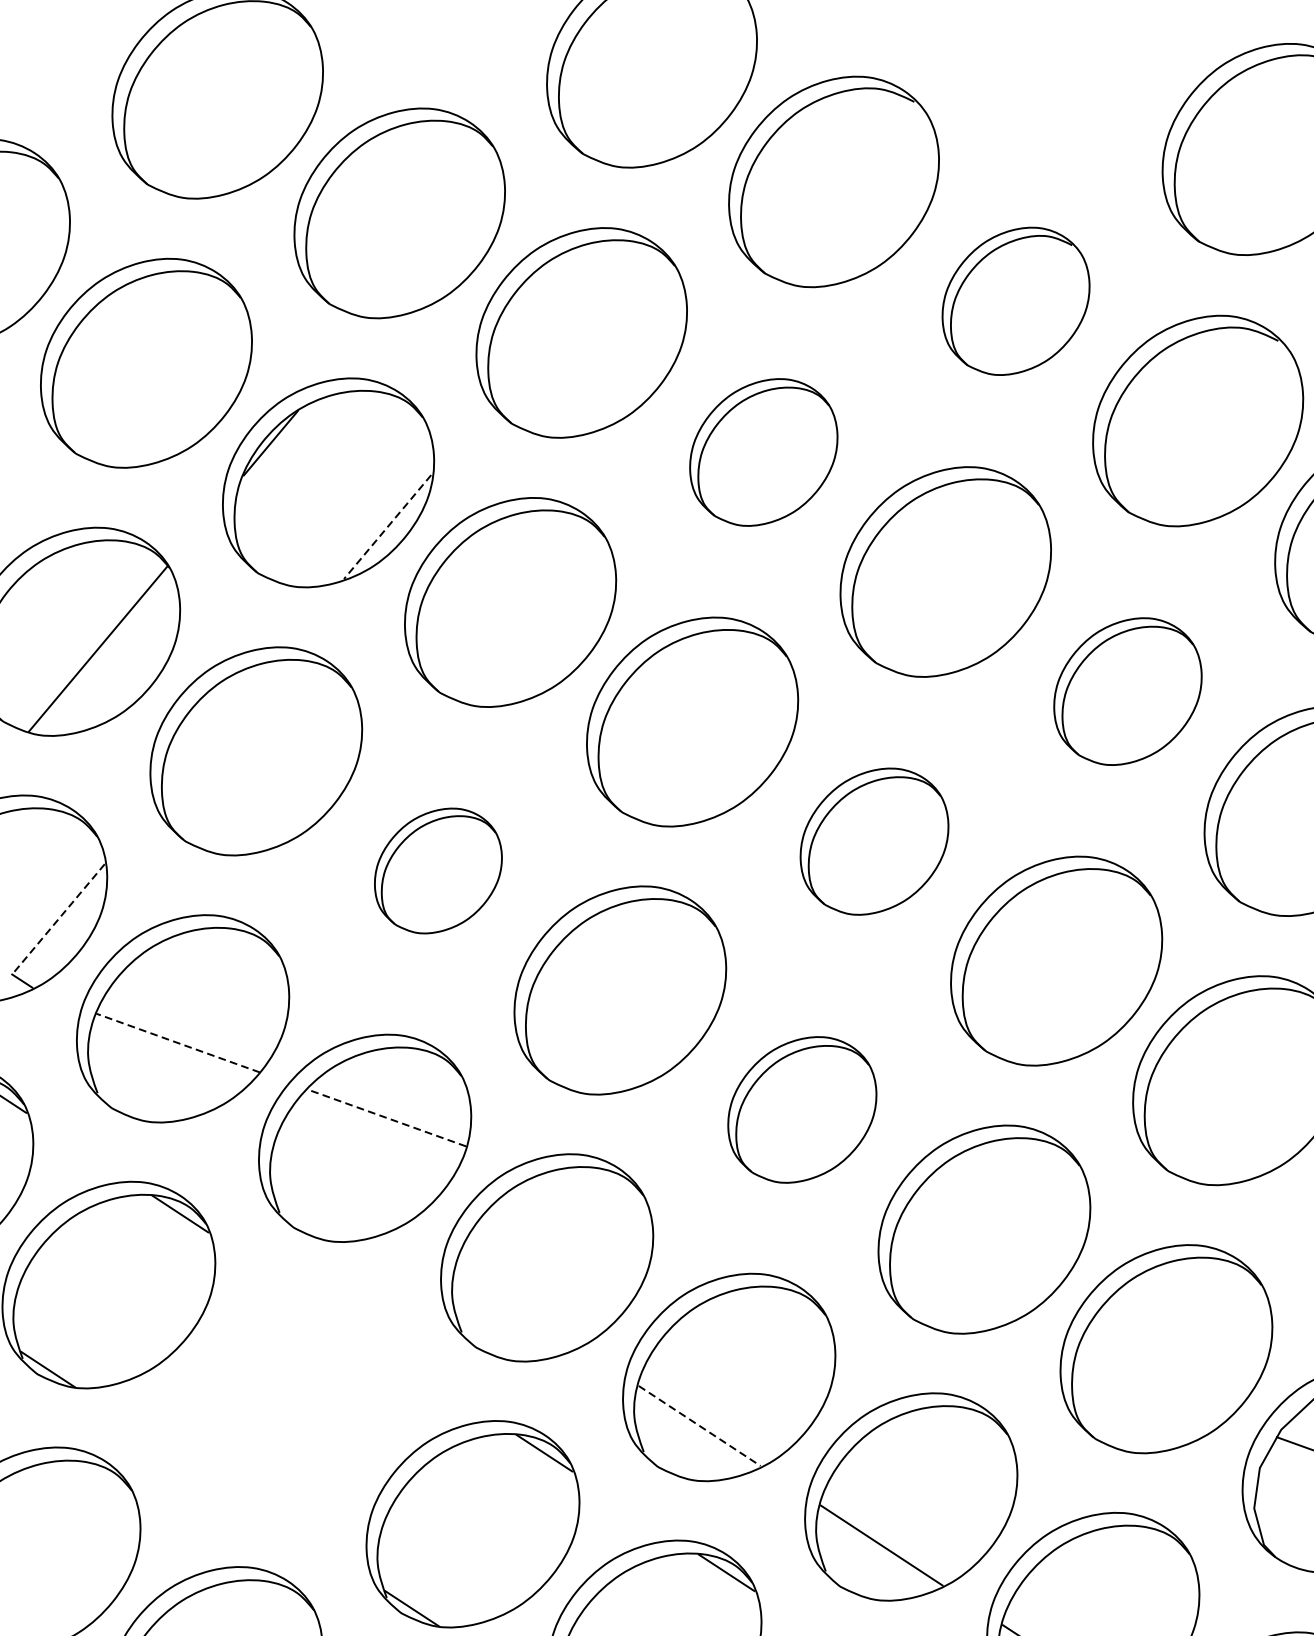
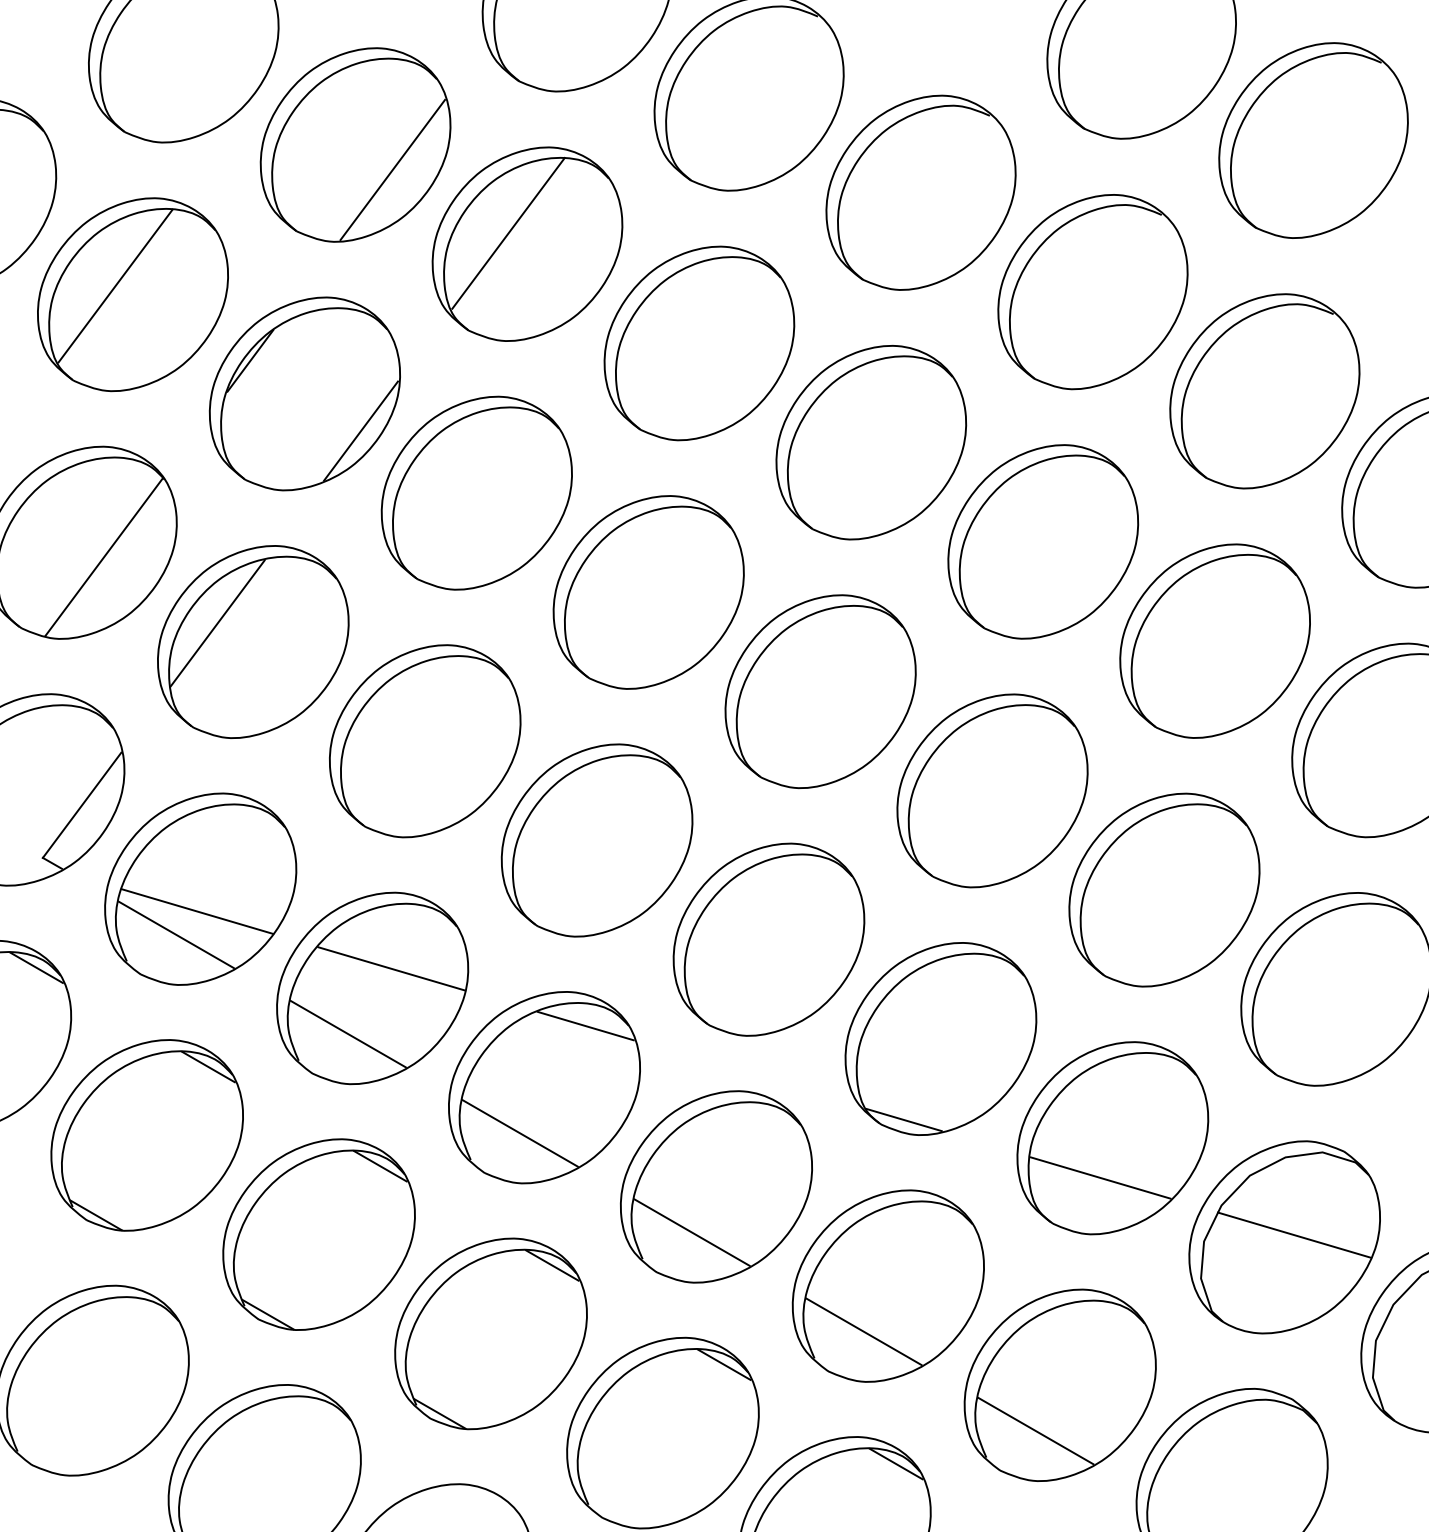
line: (438, 242) -> (392, 169), added
part: (1015, 301) -> (920, 192), size x1.43
line: (561, 319) -> (508, 233), added
line: (127, 352) -> (115, 285), added
part: (763, 452) -> (699, 343), size x1.43
line: (388, 527) -> (361, 431), dashed -> solid
part: (1128, 691) -> (1043, 541), size x1.43
line: (218, 728) -> (217, 623), added
part: (874, 841) -> (820, 691), size x1.43
part: (438, 871) -> (425, 741), size x1.67
line: (58, 919) -> (82, 805), dashed -> solid
line: (178, 1042) -> (197, 911), dashed -> solid
line: (153, 1066) -> (176, 934), added
part: (801, 1109) -> (768, 939), size x1.43
line: (387, 1117) -> (391, 968), dashed -> solid
line: (334, 1187) -> (347, 1034), added
line: (595, 1192) -> (585, 1025), added
line: (516, 1306) -> (519, 1133), added
line: (938, 1316) -> (903, 1120), added
line: (1150, 1391) -> (1100, 1177), added
part: (290, 1404) -> (318, 1234), added
line: (700, 1425) -> (692, 1232), dashed -> solid

